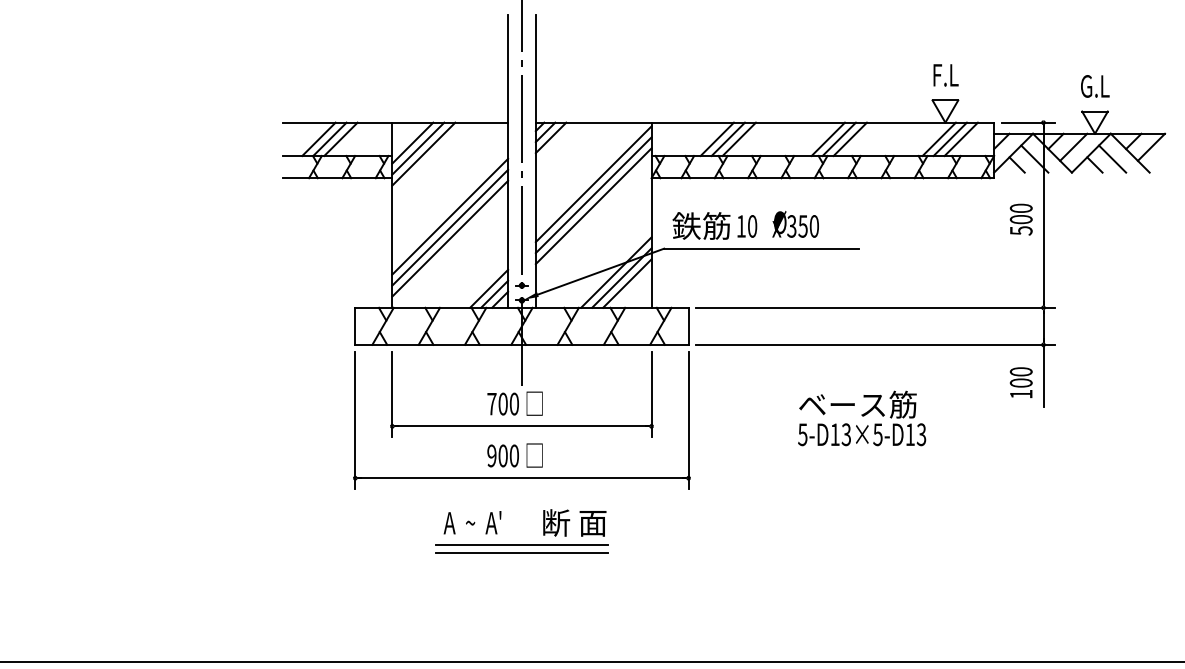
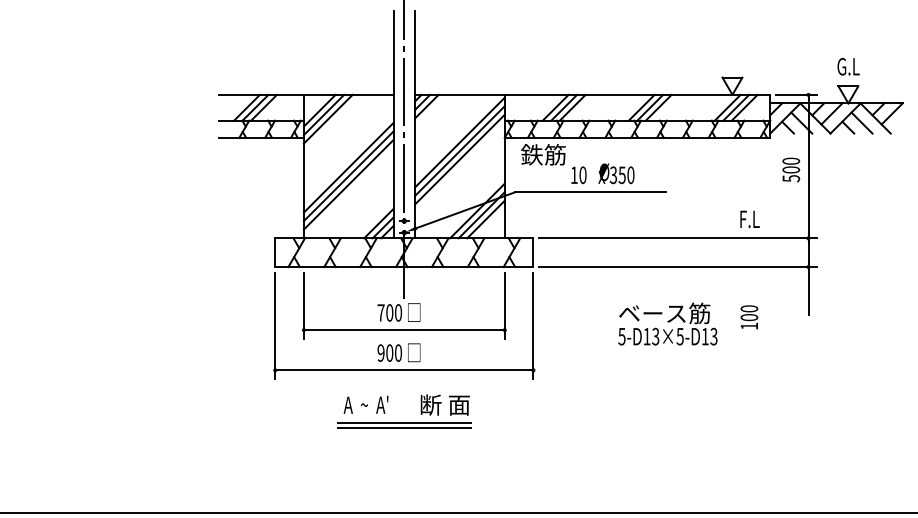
text: (945, 75) -> (749, 219), moved
text: (701, 225) -> (543, 154), moved
text: (1020, 382) -> (748, 317), moved

